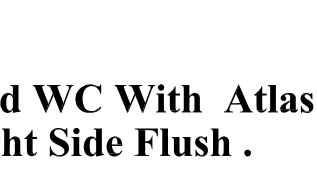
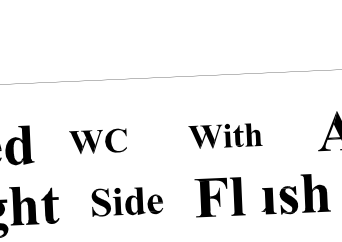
part: (66, 98) -> (97, 141), size x0.6
part: (157, 98) -> (224, 135), size x0.6
part: (85, 142) -> (126, 201), size x0.7
fill: (177, 146) -> (255, 201), removed

